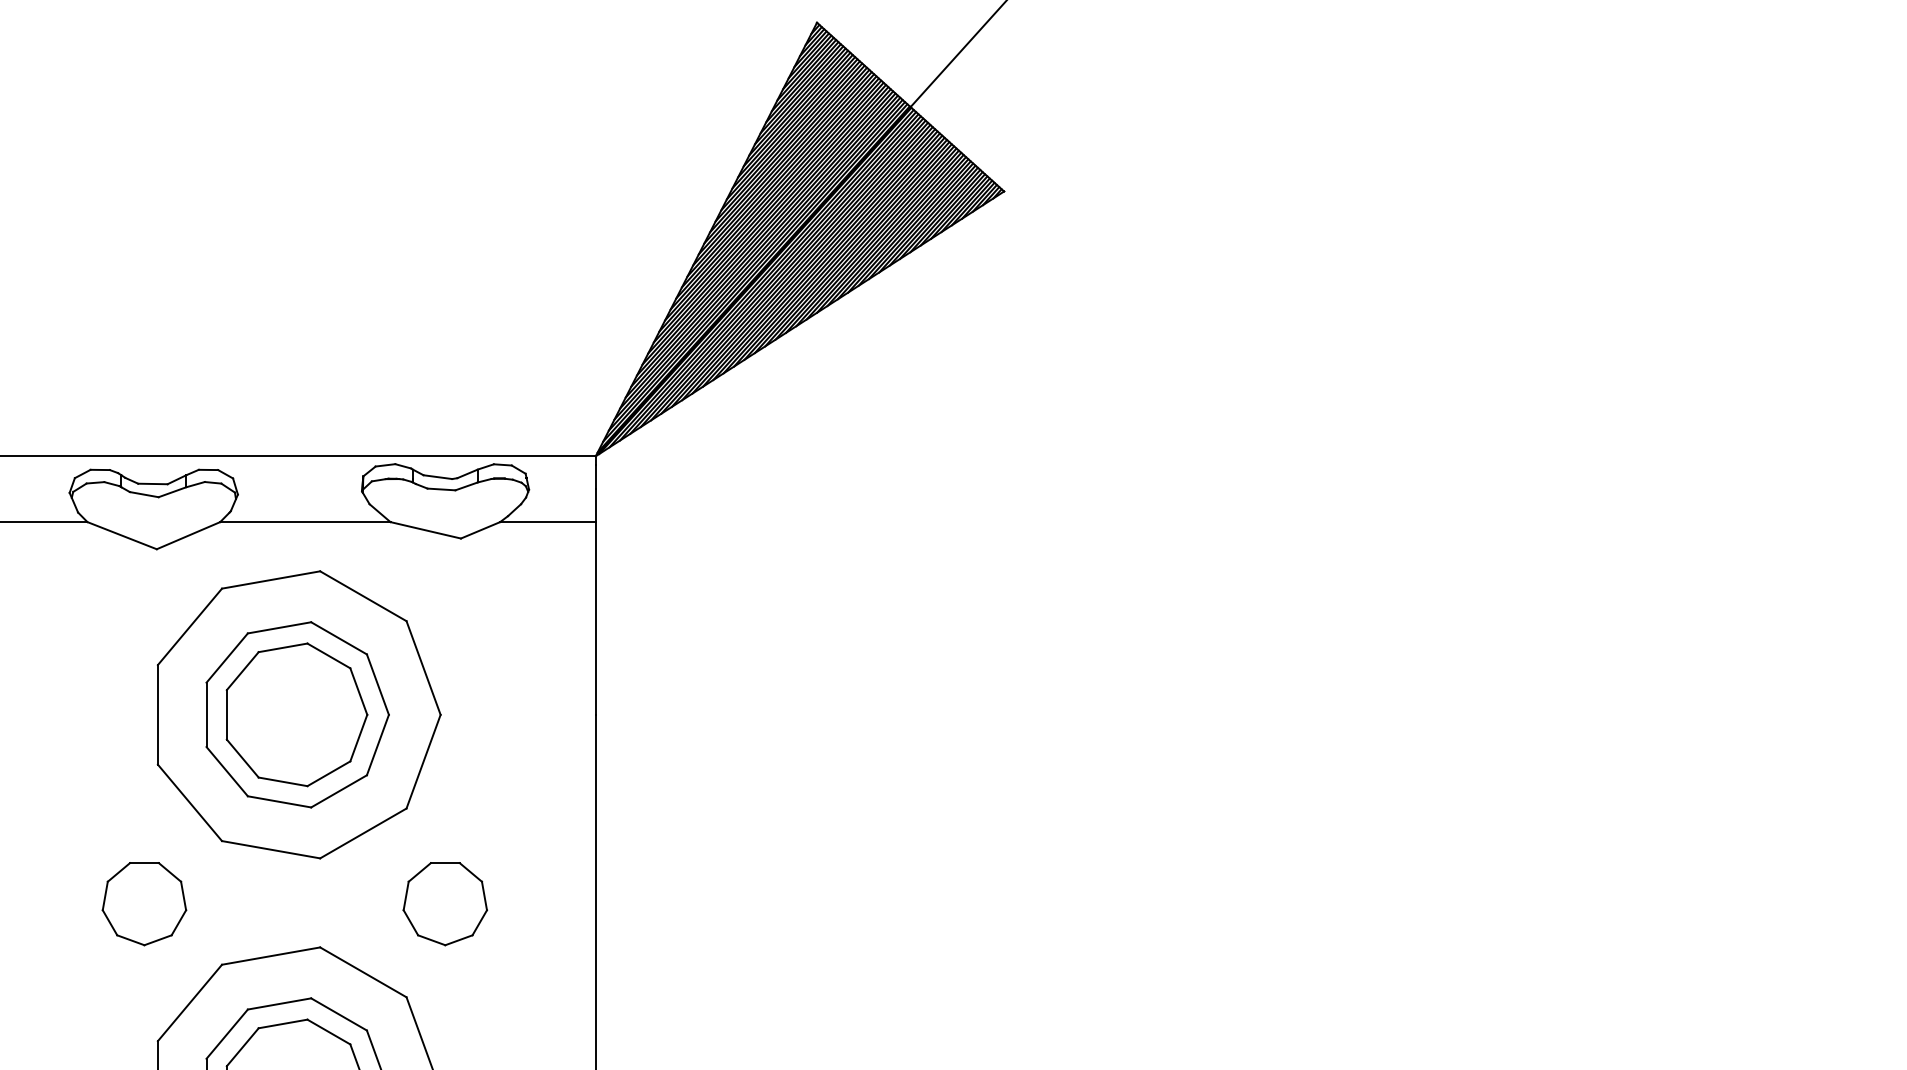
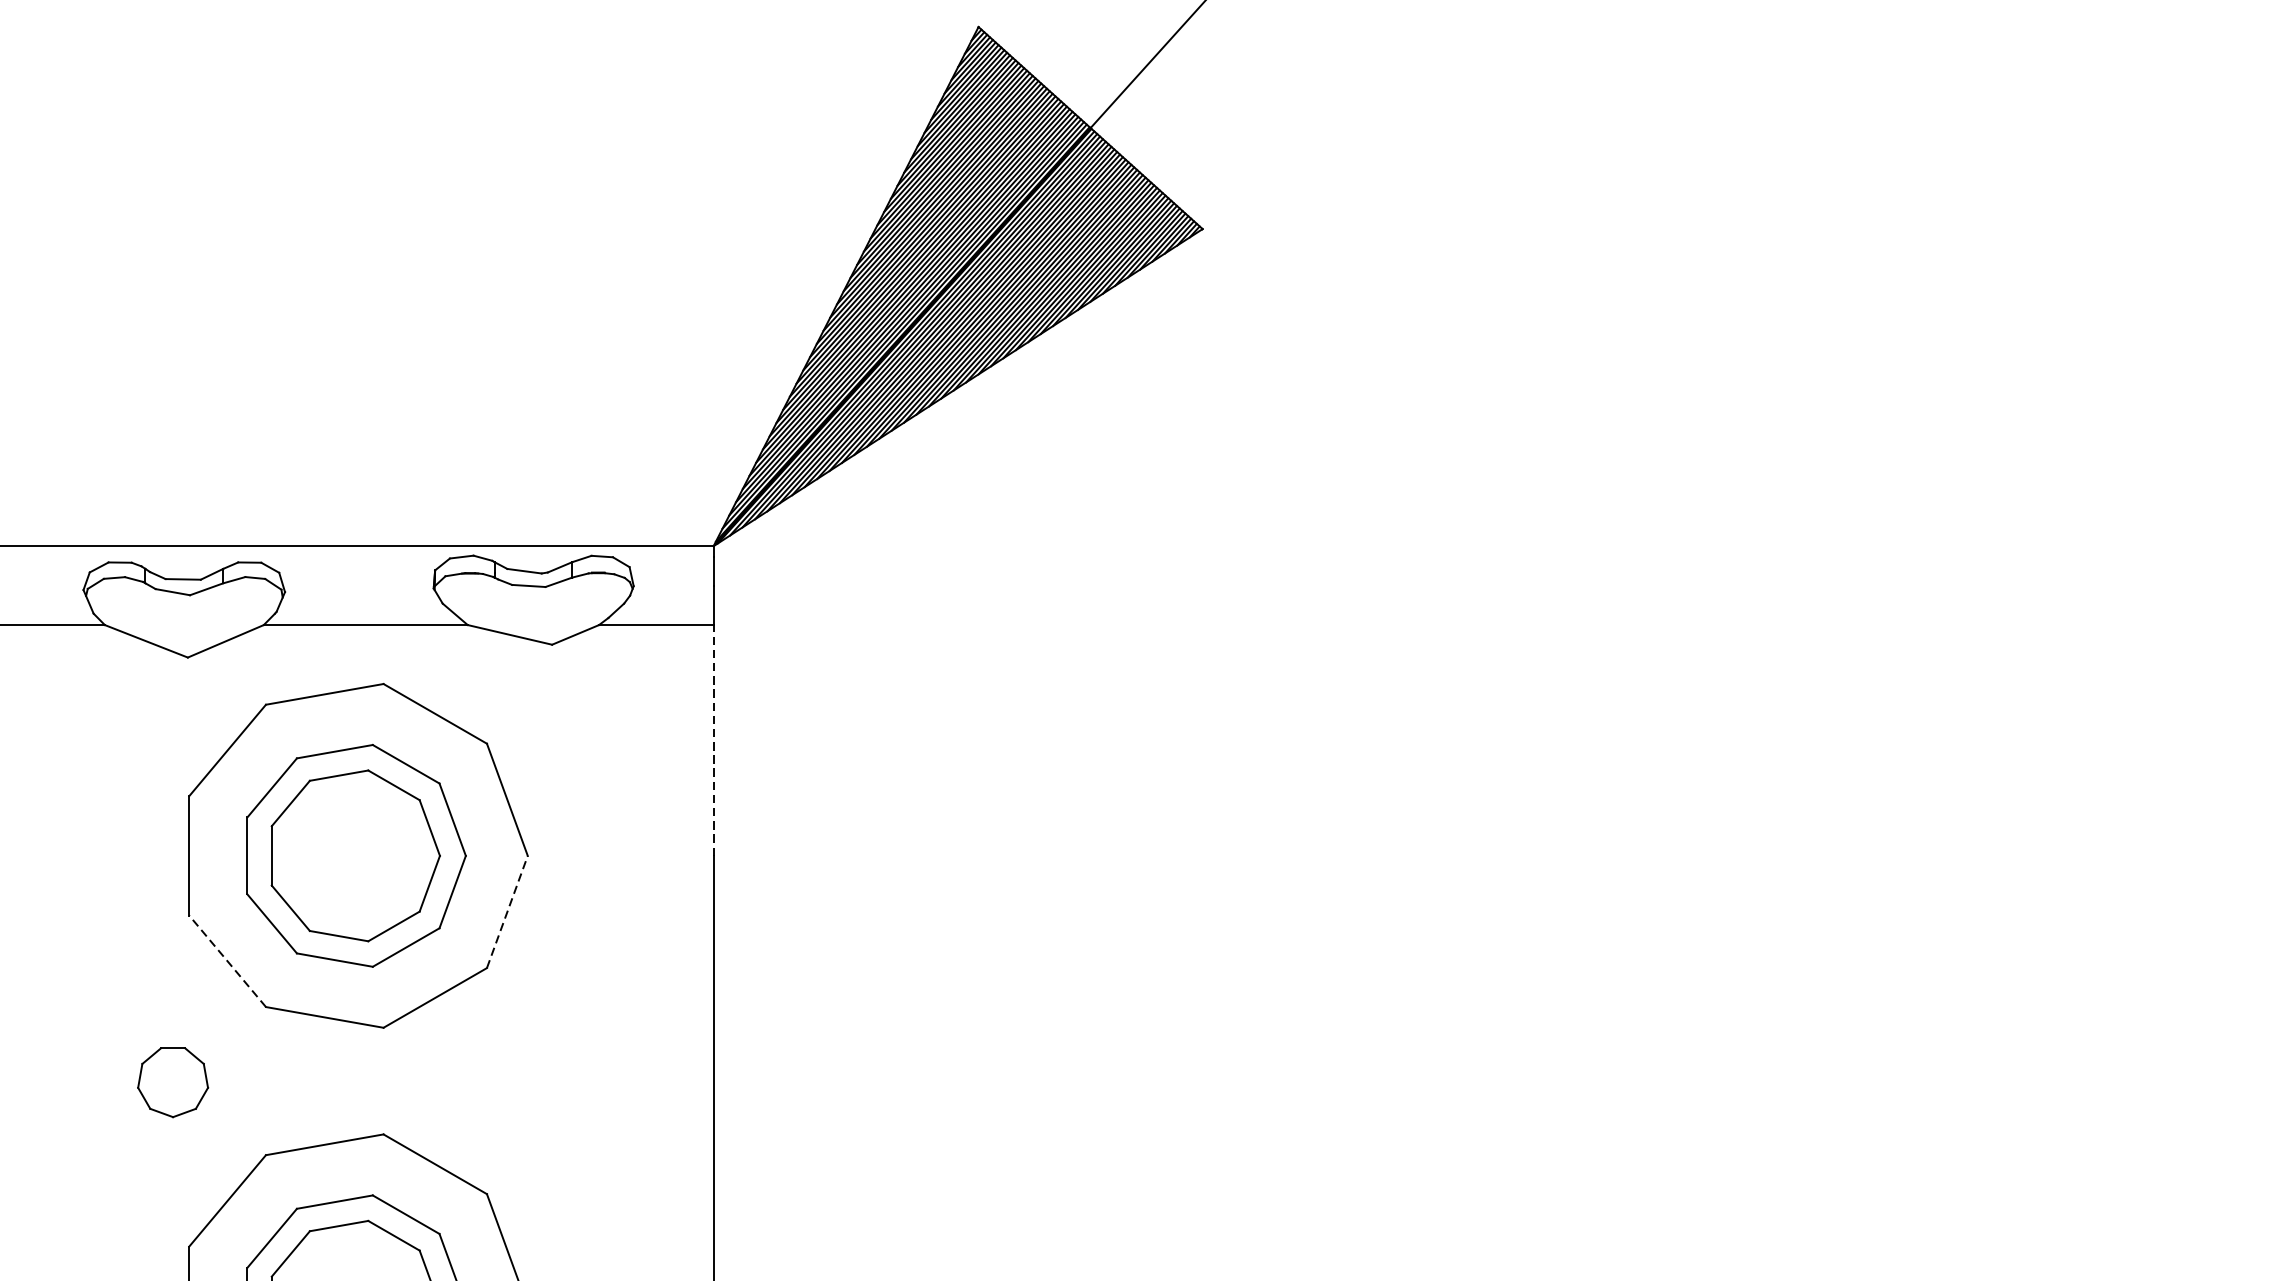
line: (595, 617) -> (713, 739), solid -> dashed
line: (423, 761) -> (507, 911), solid -> dashed
line: (189, 802) -> (227, 960), solid -> dashed
part: (144, 904) -> (173, 1083), size x0.7
part: (444, 904) -> (532, 1083), removed

